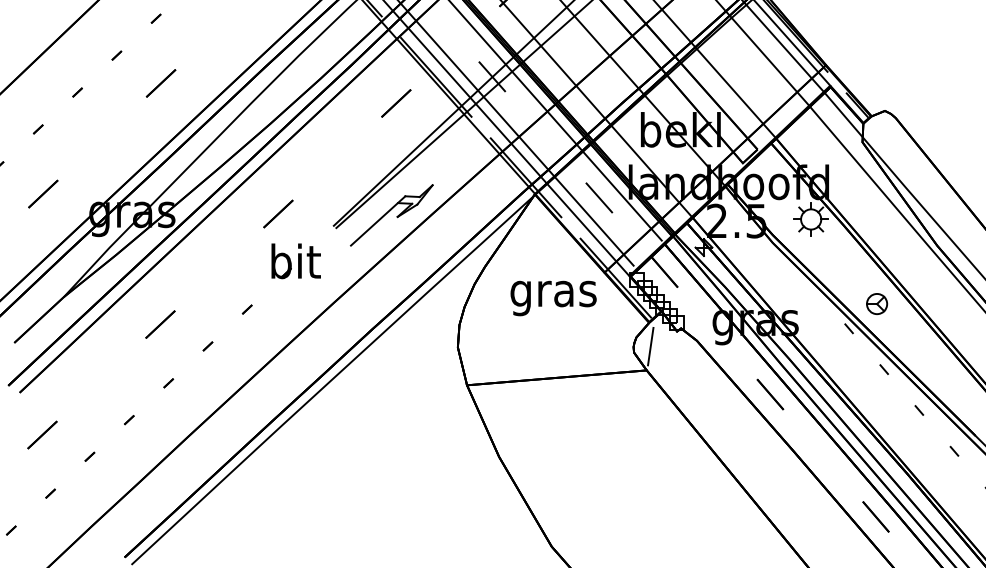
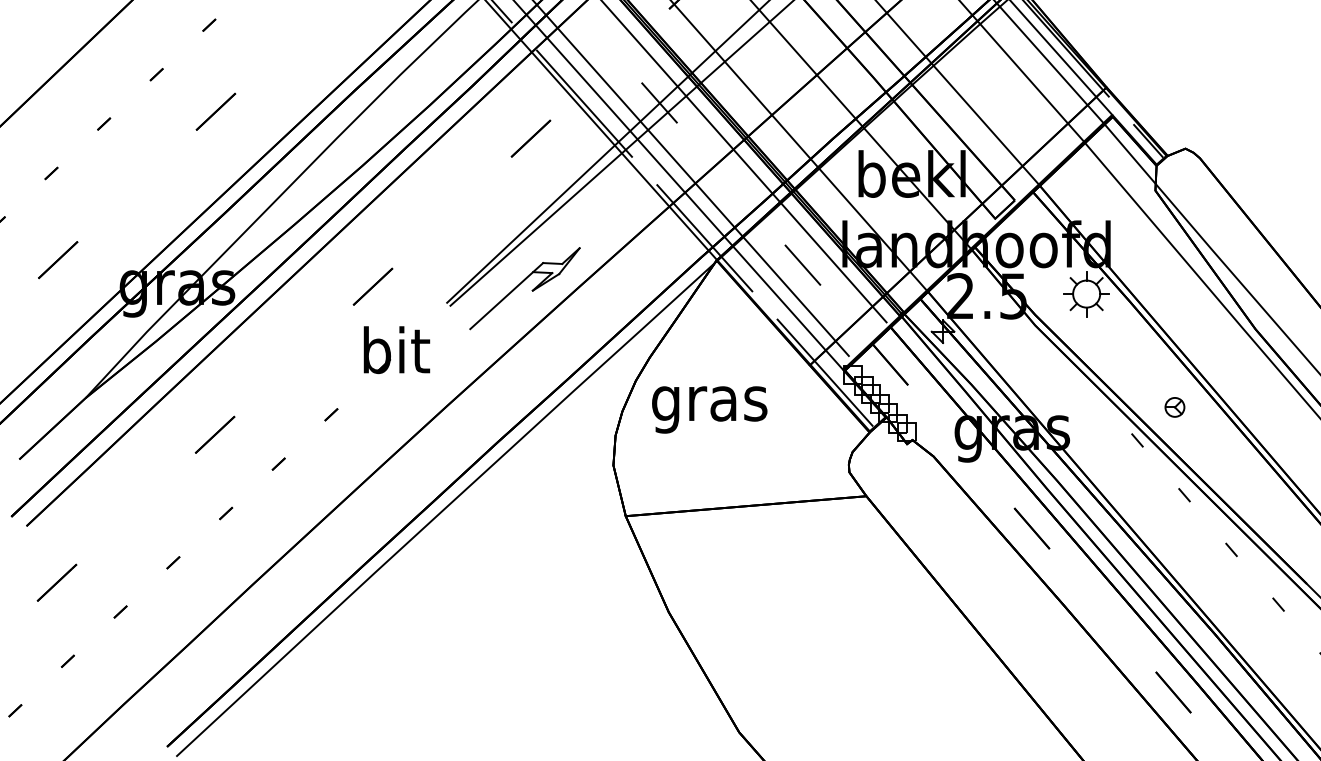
text: (553, 298) -> (709, 409), moved
part: (876, 304) -> (1174, 407), size x0.7
line: (650, 346) -> (871, 464), removed

